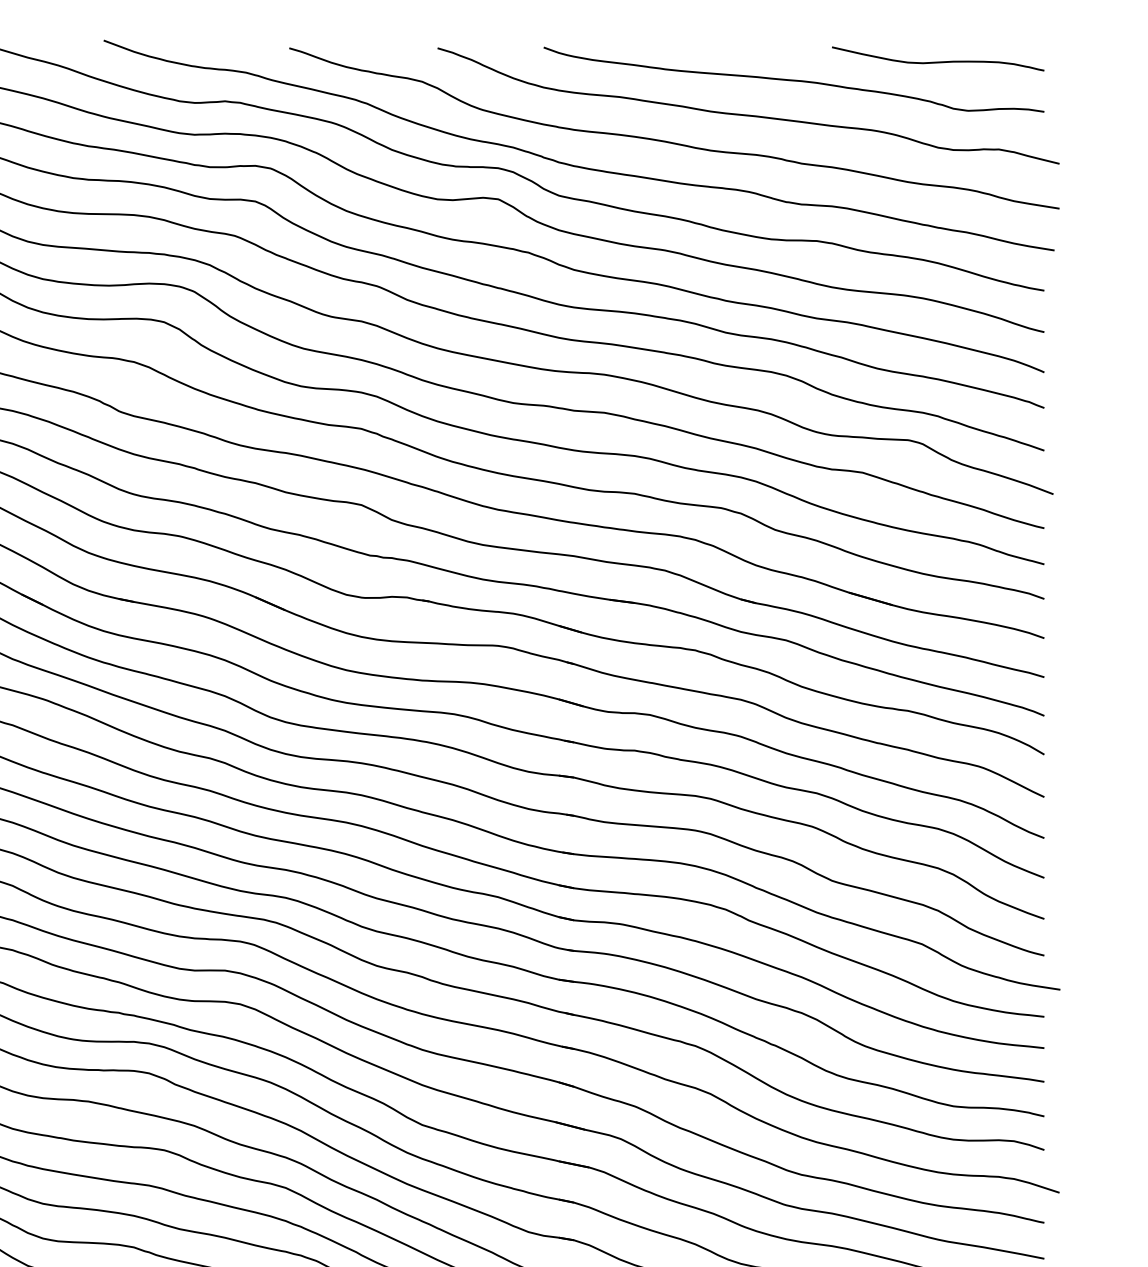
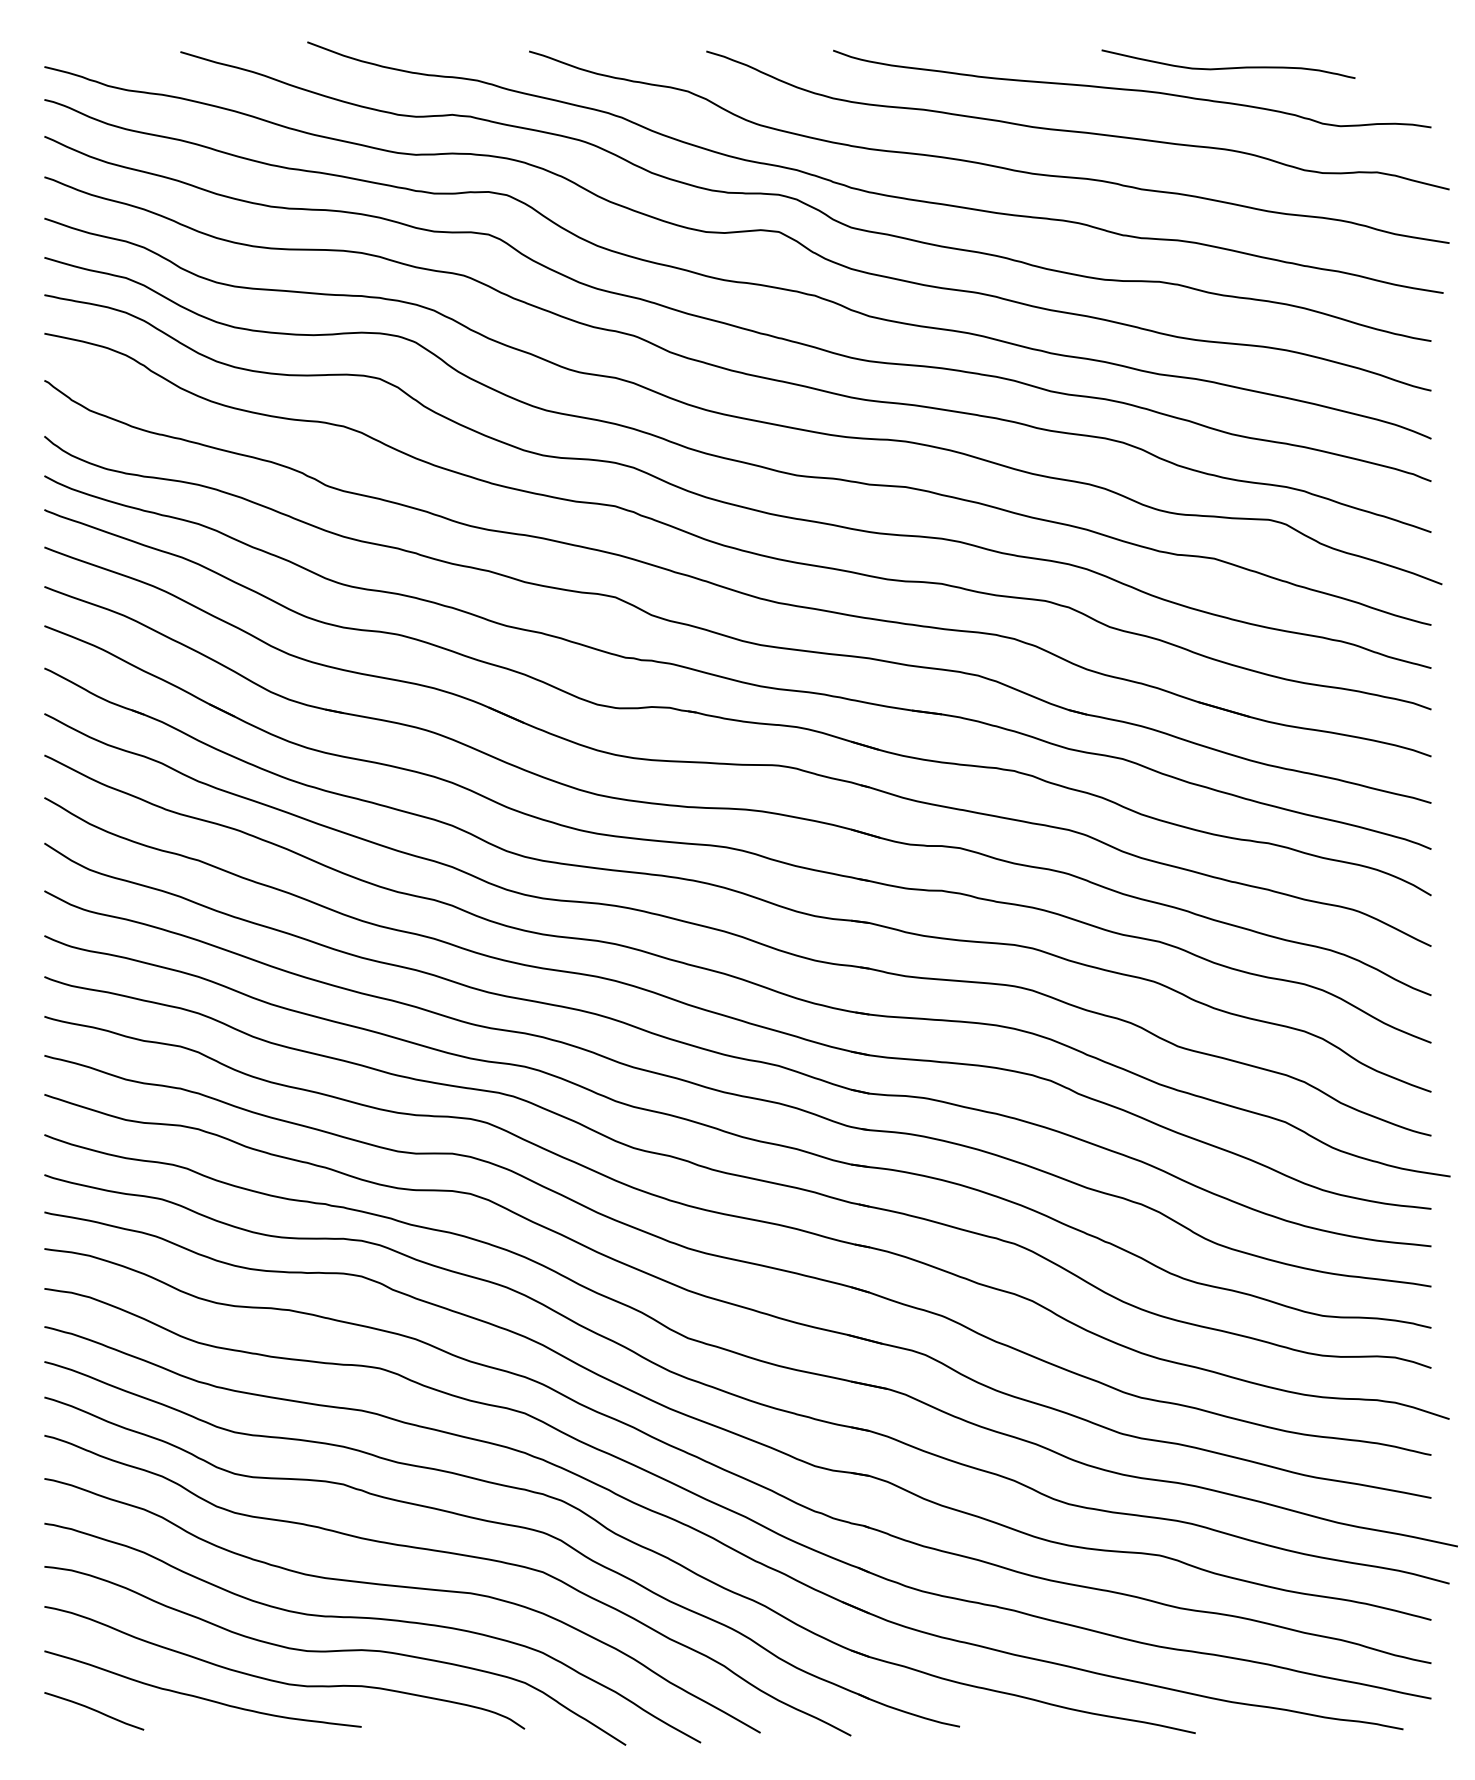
curve: (938, 61) -> (1228, 67), moved

